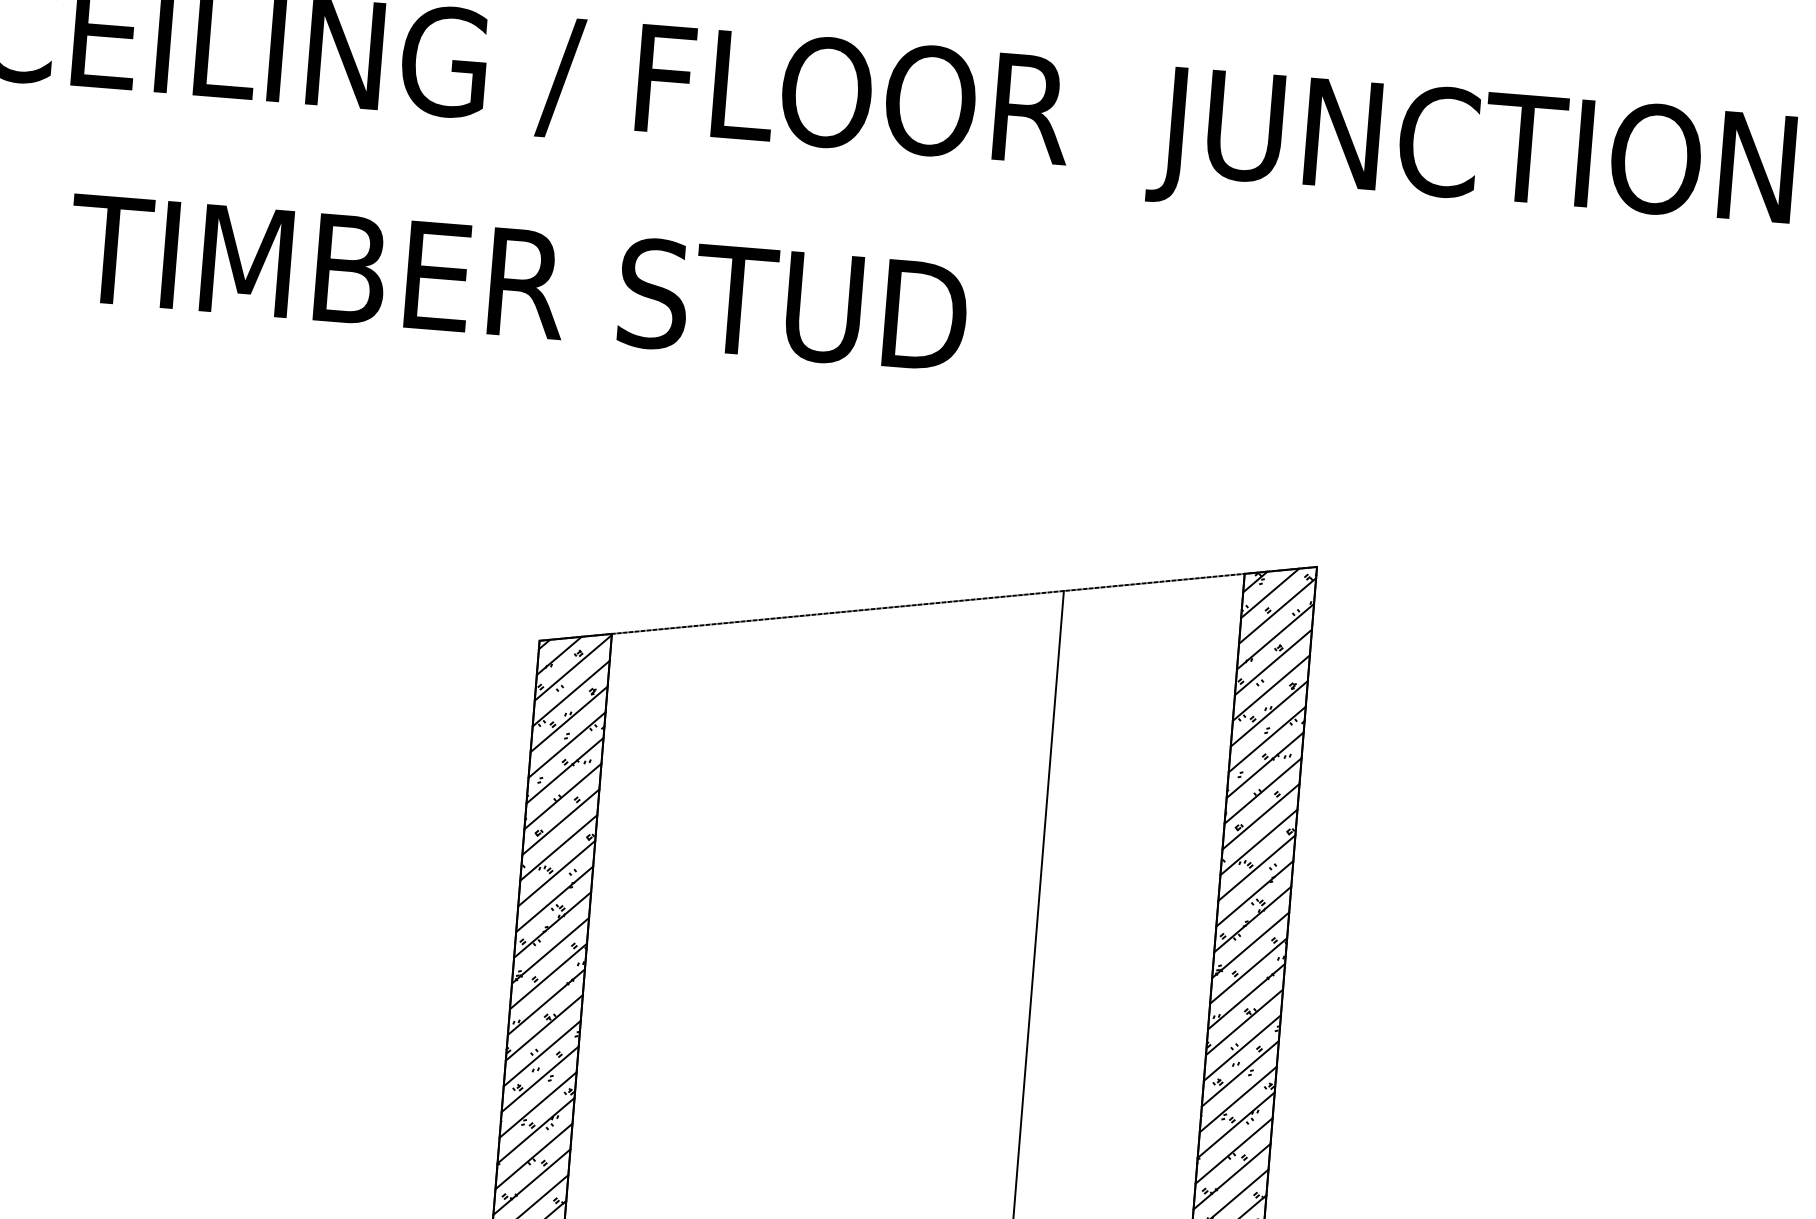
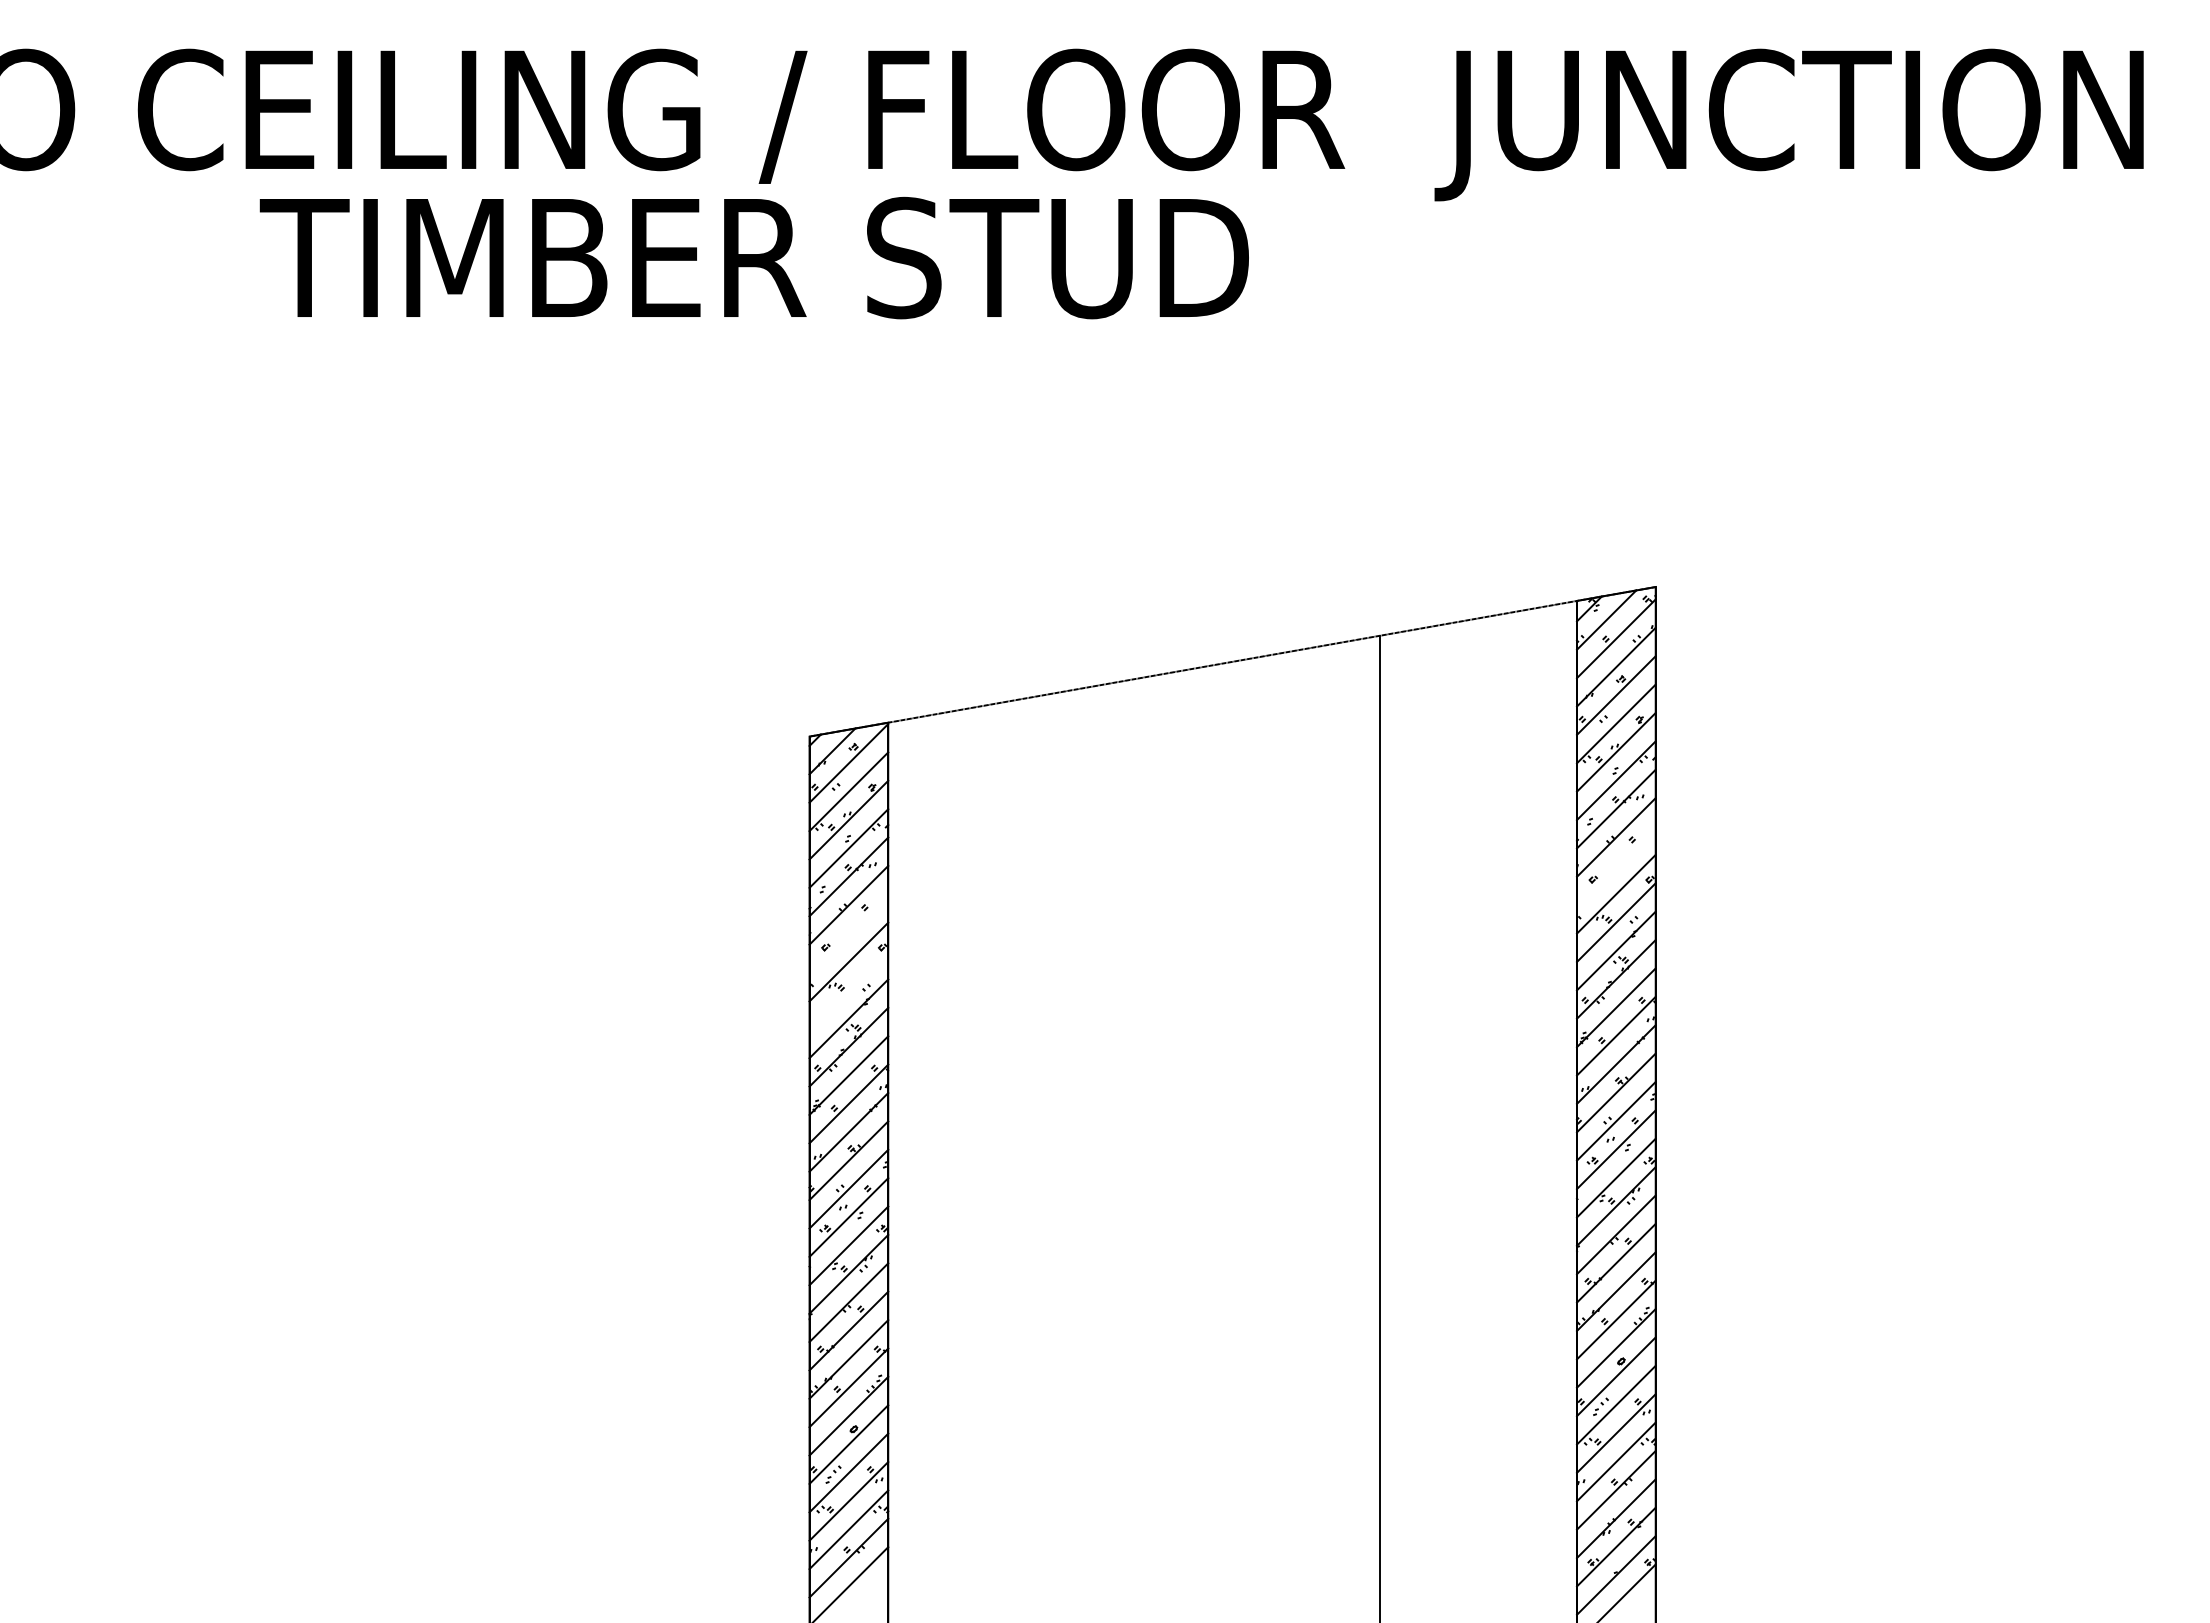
text: (517, 282) -> (753, 257), moved
line: (1261, 816) -> (1616, 865), removed
line: (560, 822) -> (848, 933), removed
line: (556, 873) -> (848, 990), removed

